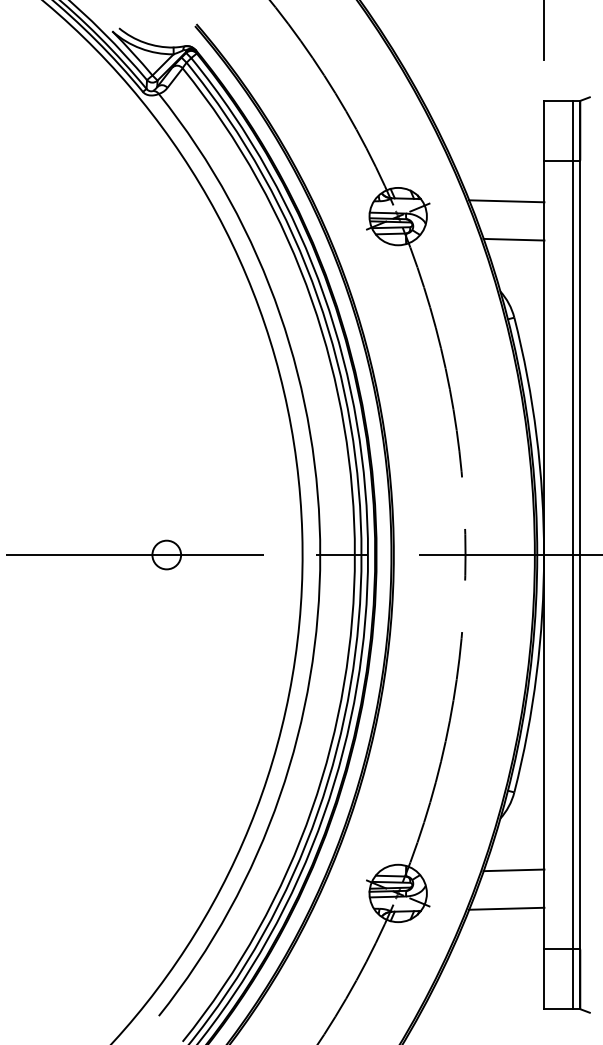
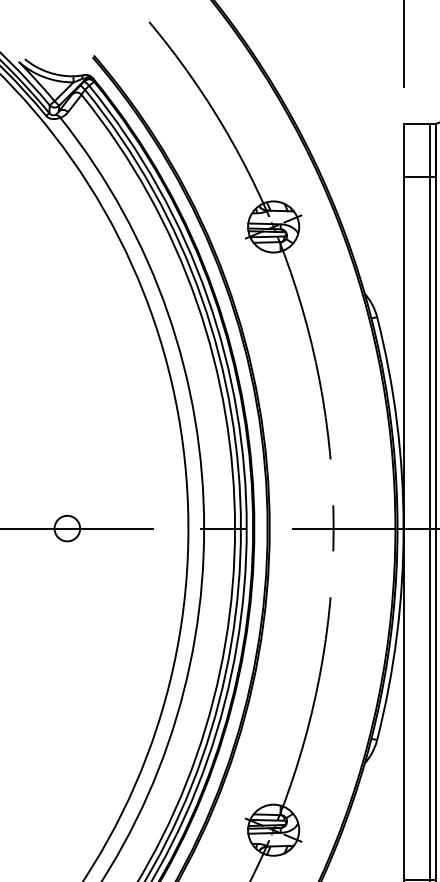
line: (506, 201) -> (370, 213), removed
line: (513, 239) -> (376, 247), removed
line: (513, 870) -> (376, 809), removed
line: (506, 908) -> (370, 843), removed

